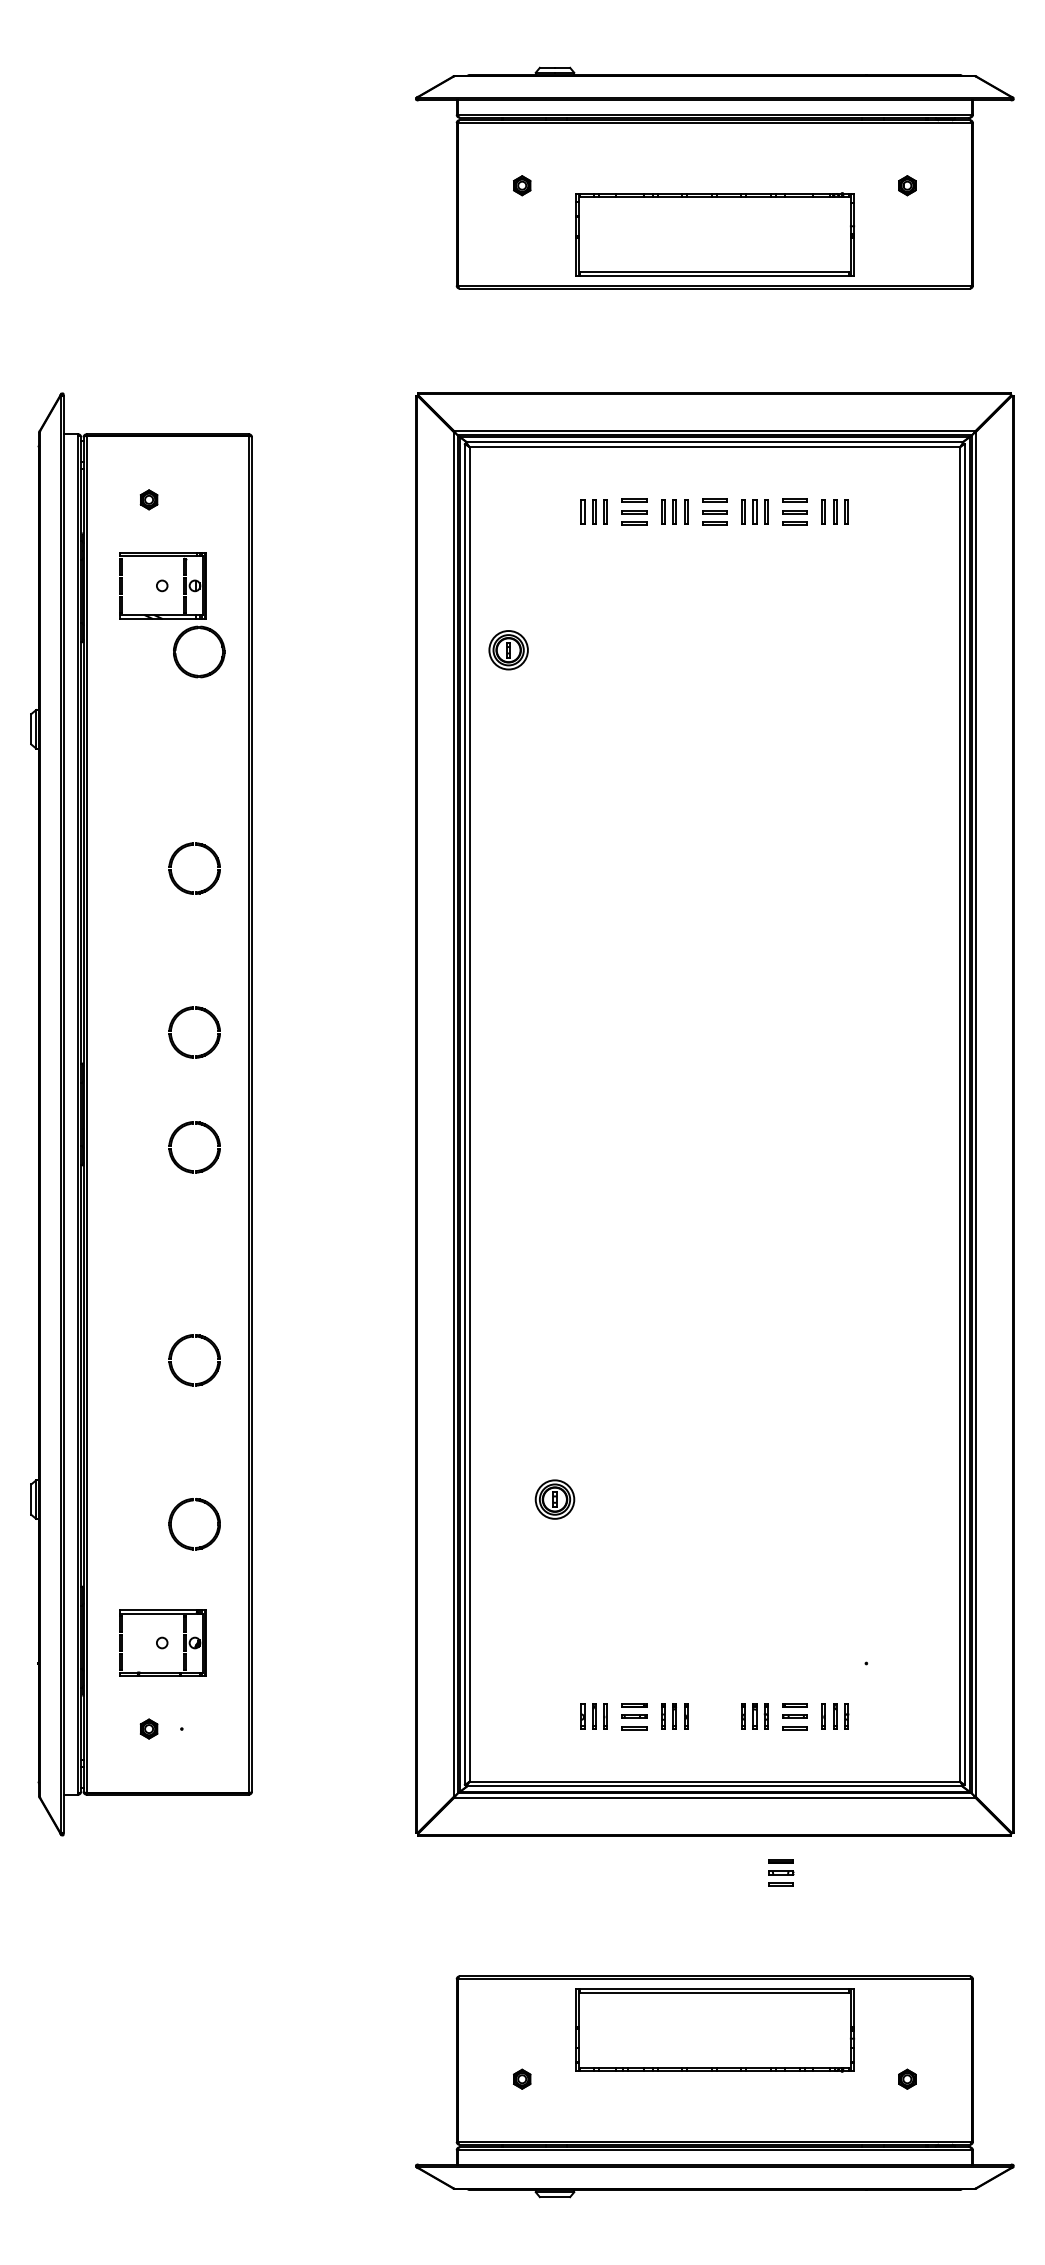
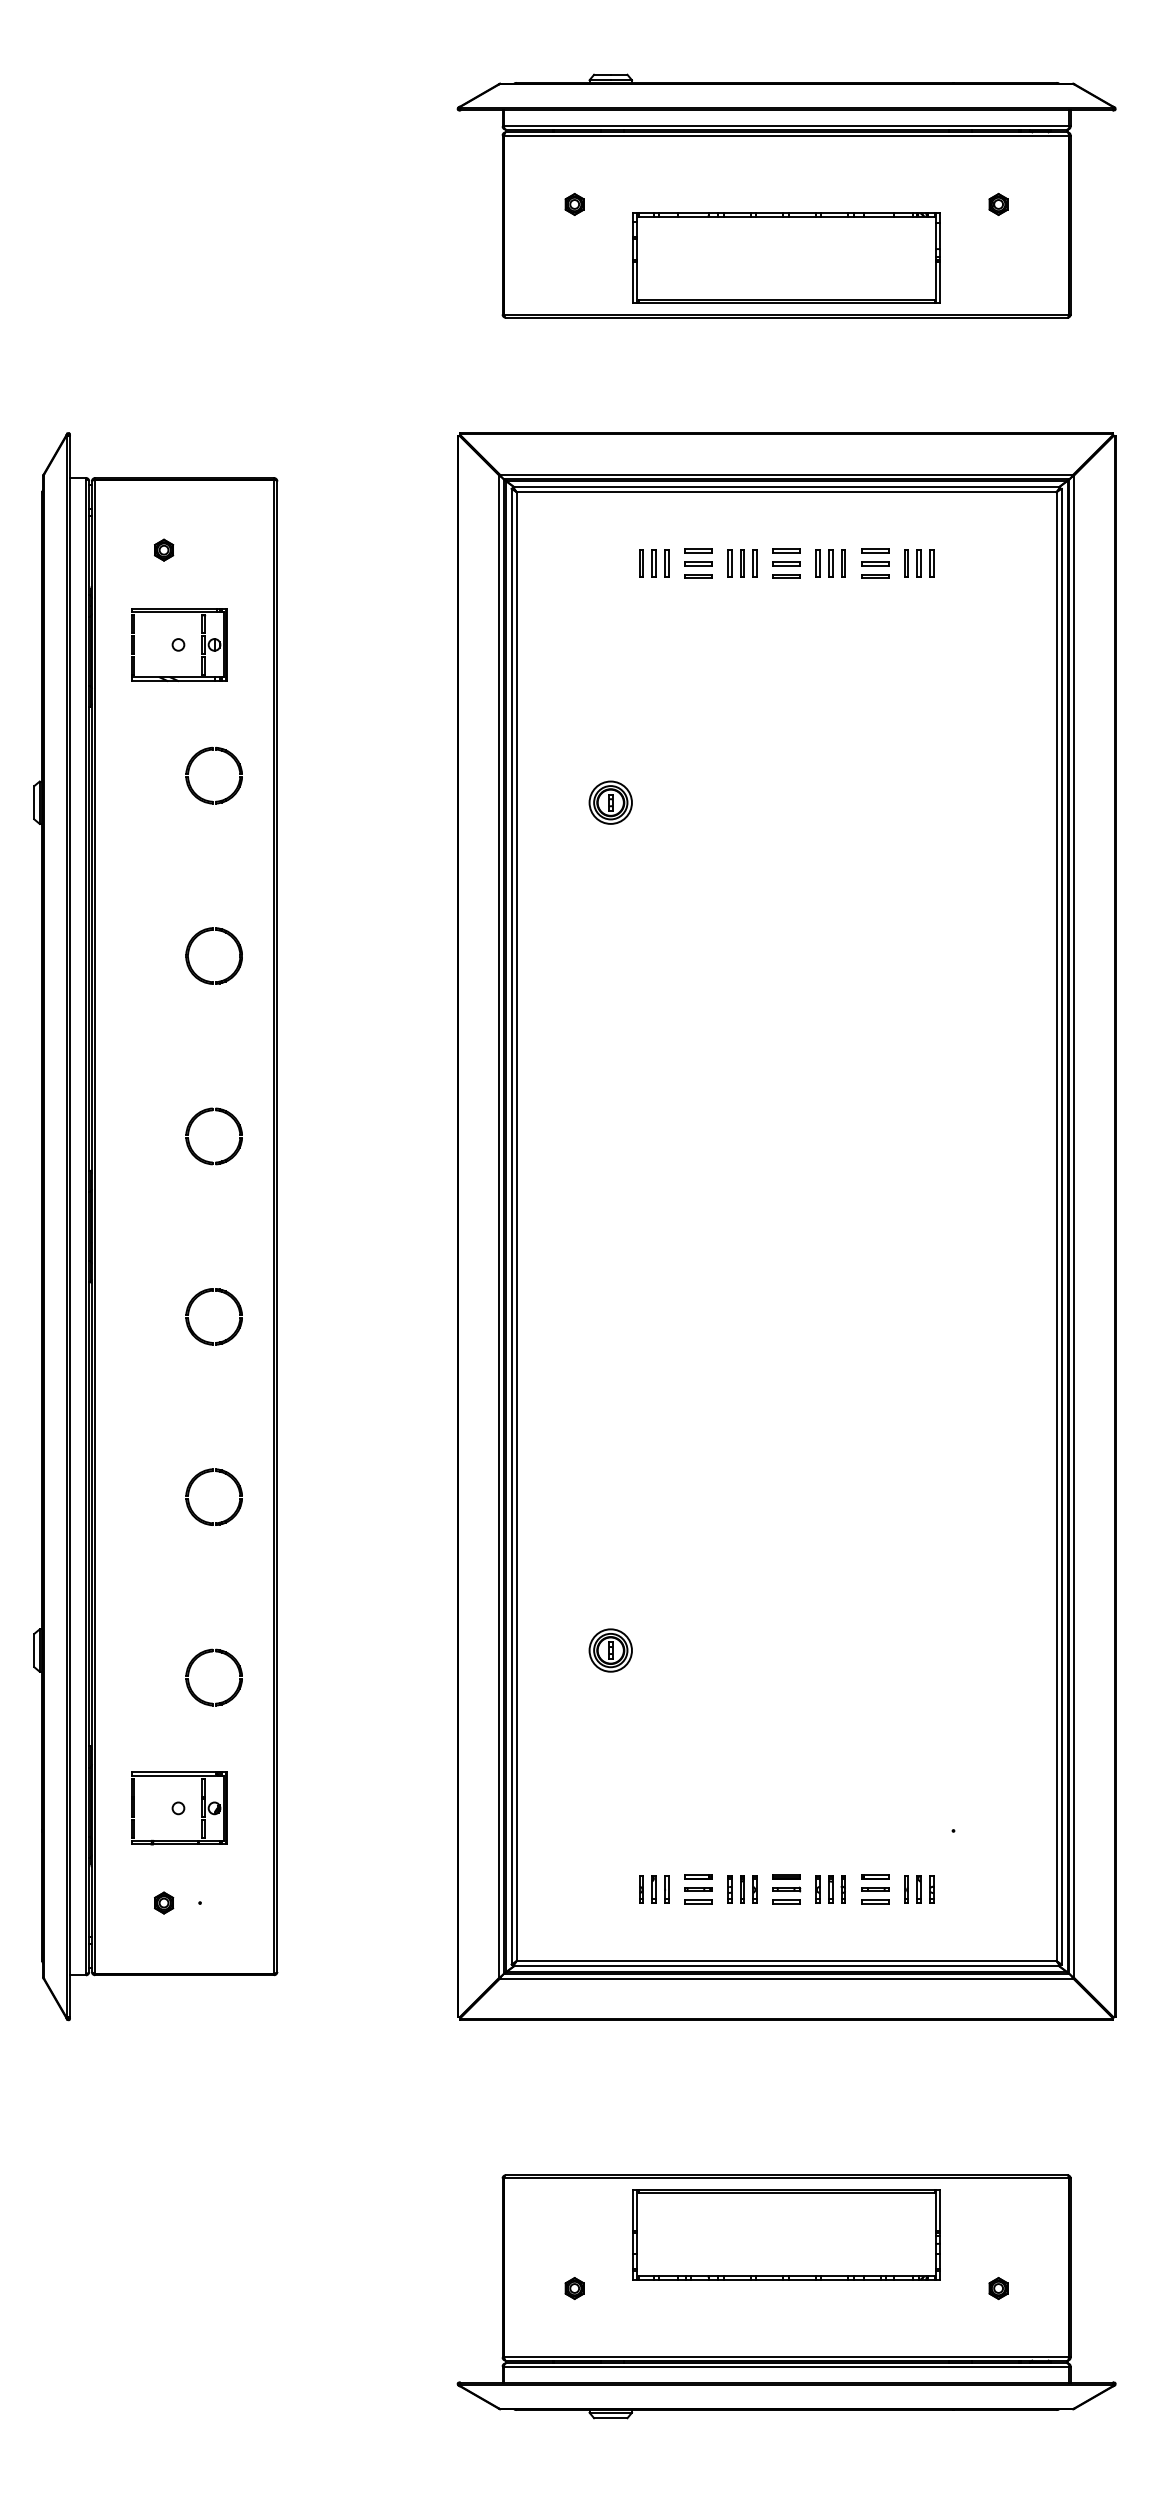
part: (178, 642) -> (191, 765), moved
part: (508, 650) -> (610, 802), moved
part: (178, 1131) -> (196, 1299), moved
part: (780, 1873) -> (786, 1889), moved

